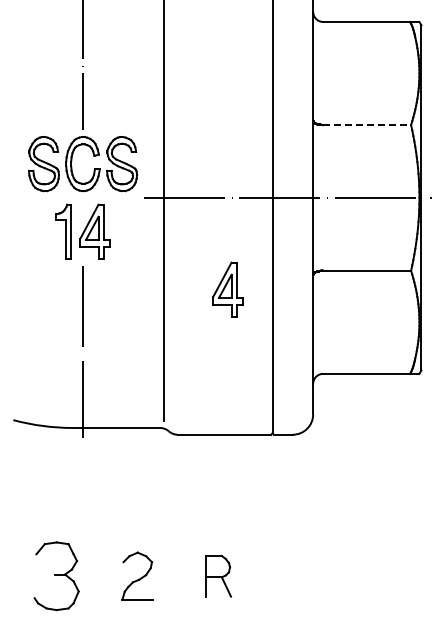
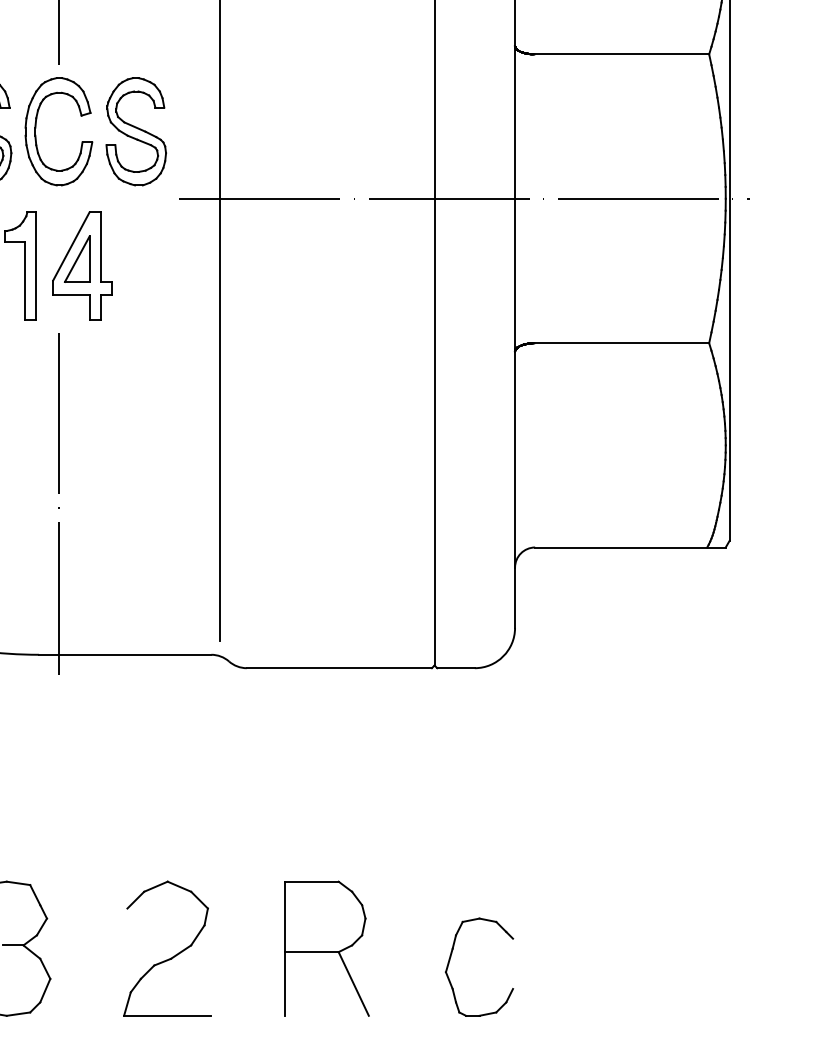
line: (367, 125) -> (622, 55), dashed -> solid
part: (227, 289) -> (345, 380), removed
part: (137, 576) -> (166, 949), size x1.43
part: (218, 576) -> (327, 949), size x1.67
part: (281, 581) -> (452, 959), added

